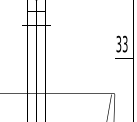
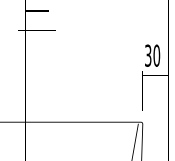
text: (124, 43) -> (155, 54), 33 -> 30

